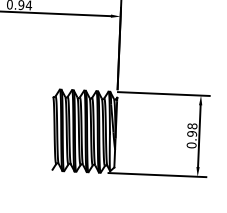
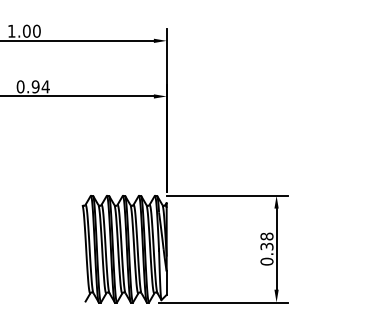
text: (191, 133) -> (266, 246), 0.98 -> 0.38

